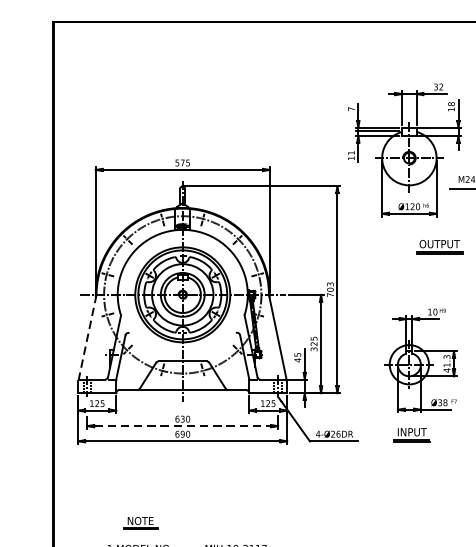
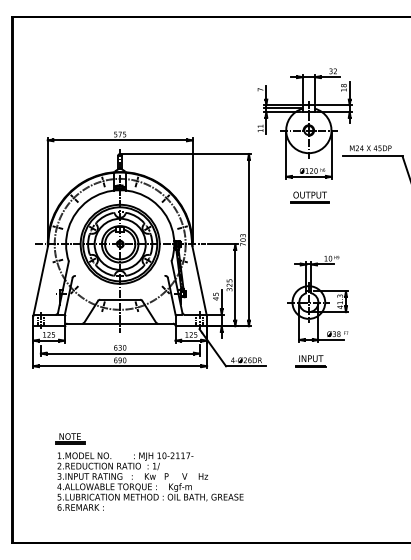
part: (439, 247) -> (309, 197), moved
line: (87, 338) -> (40, 280), dashed -> solid
line: (183, 426) -> (120, 353), dashed -> solid
part: (141, 523) -> (70, 438), moved

